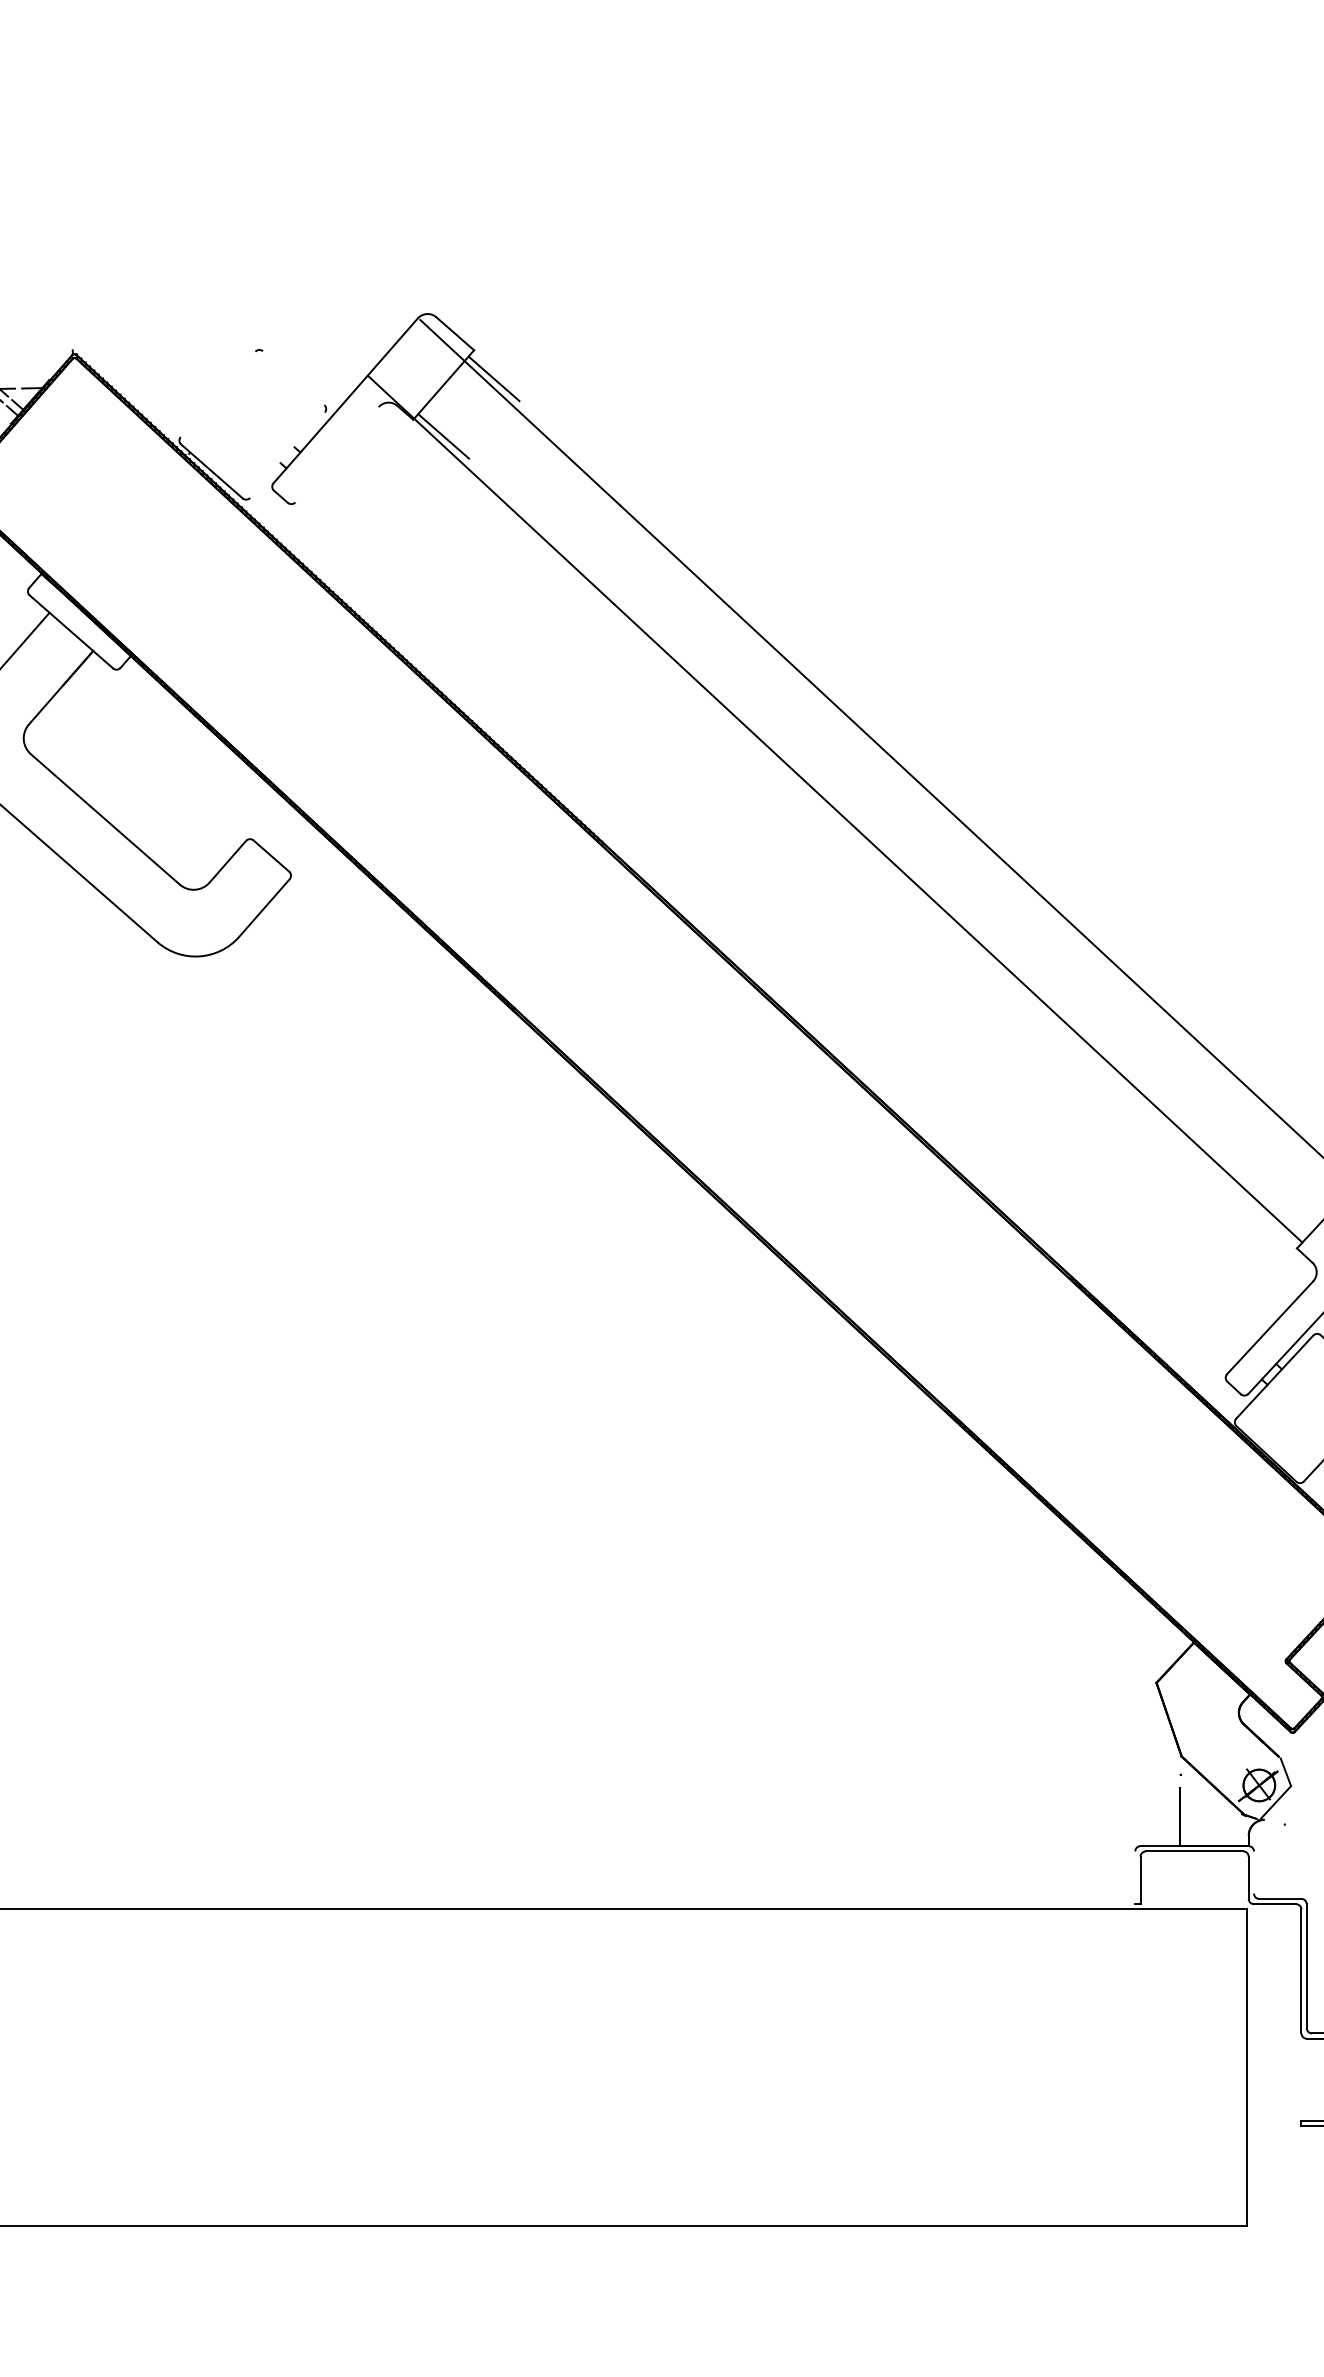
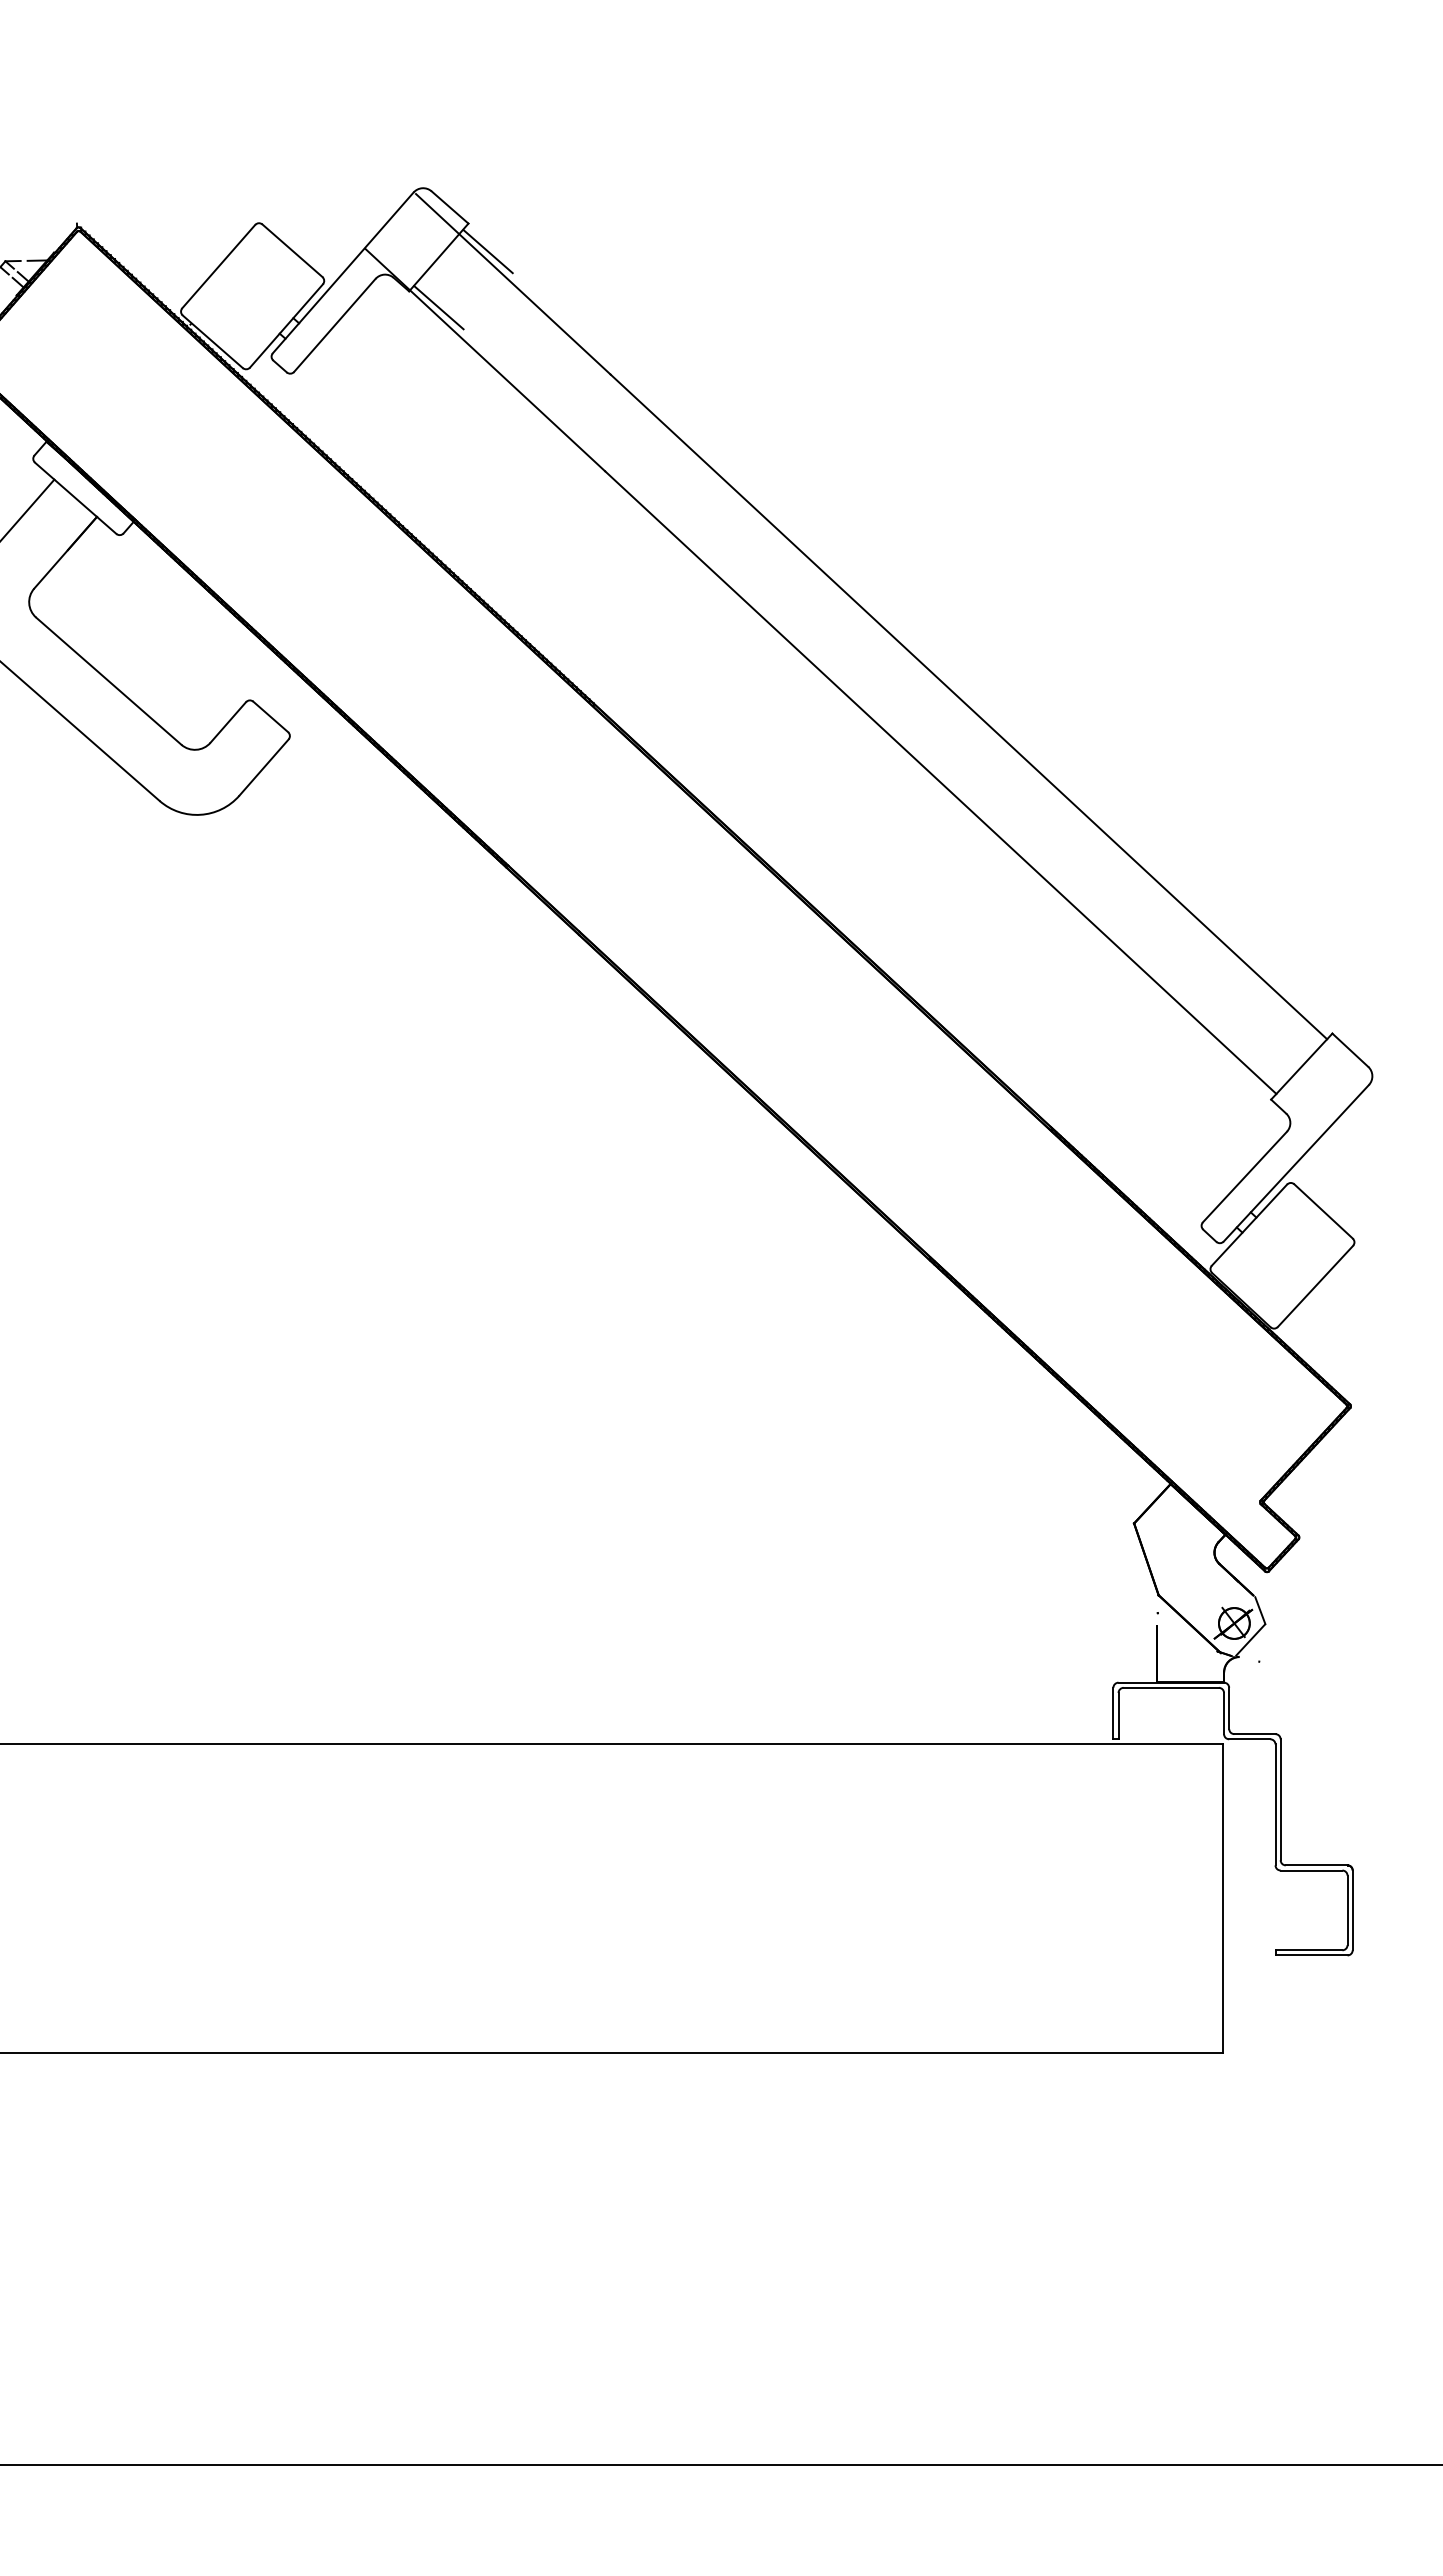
line: (293, 377) -> (292, 250), added
line: (217, 394) -> (218, 266), added
line: (287, 454) -> (286, 325), added
line: (336, 454) -> (334, 325), added
line: (1254, 1872) -> (1229, 1708), added
line: (1135, 1877) -> (1113, 1713), added

